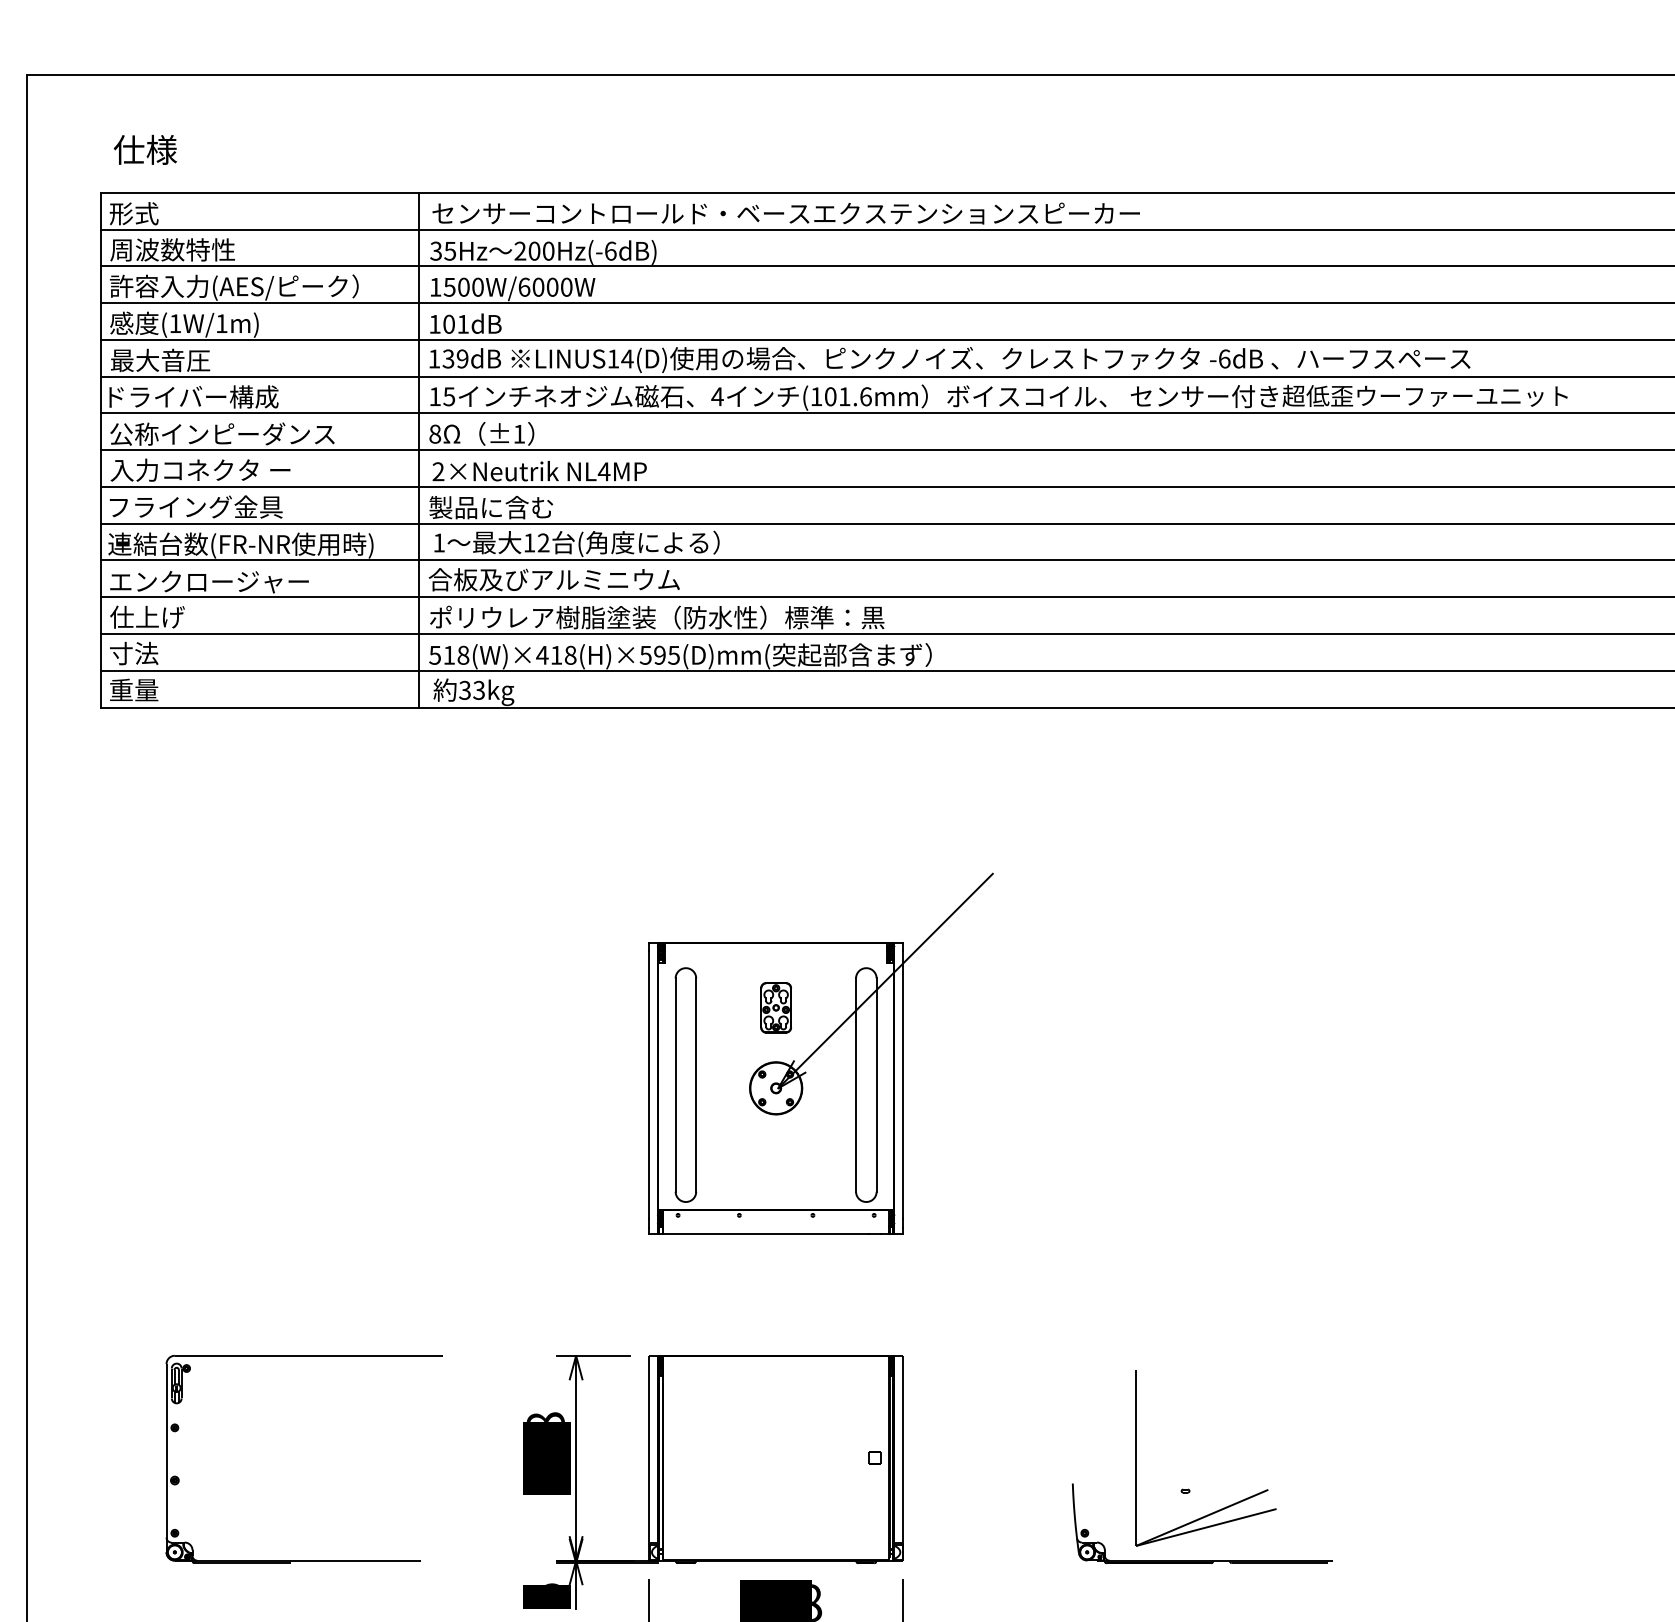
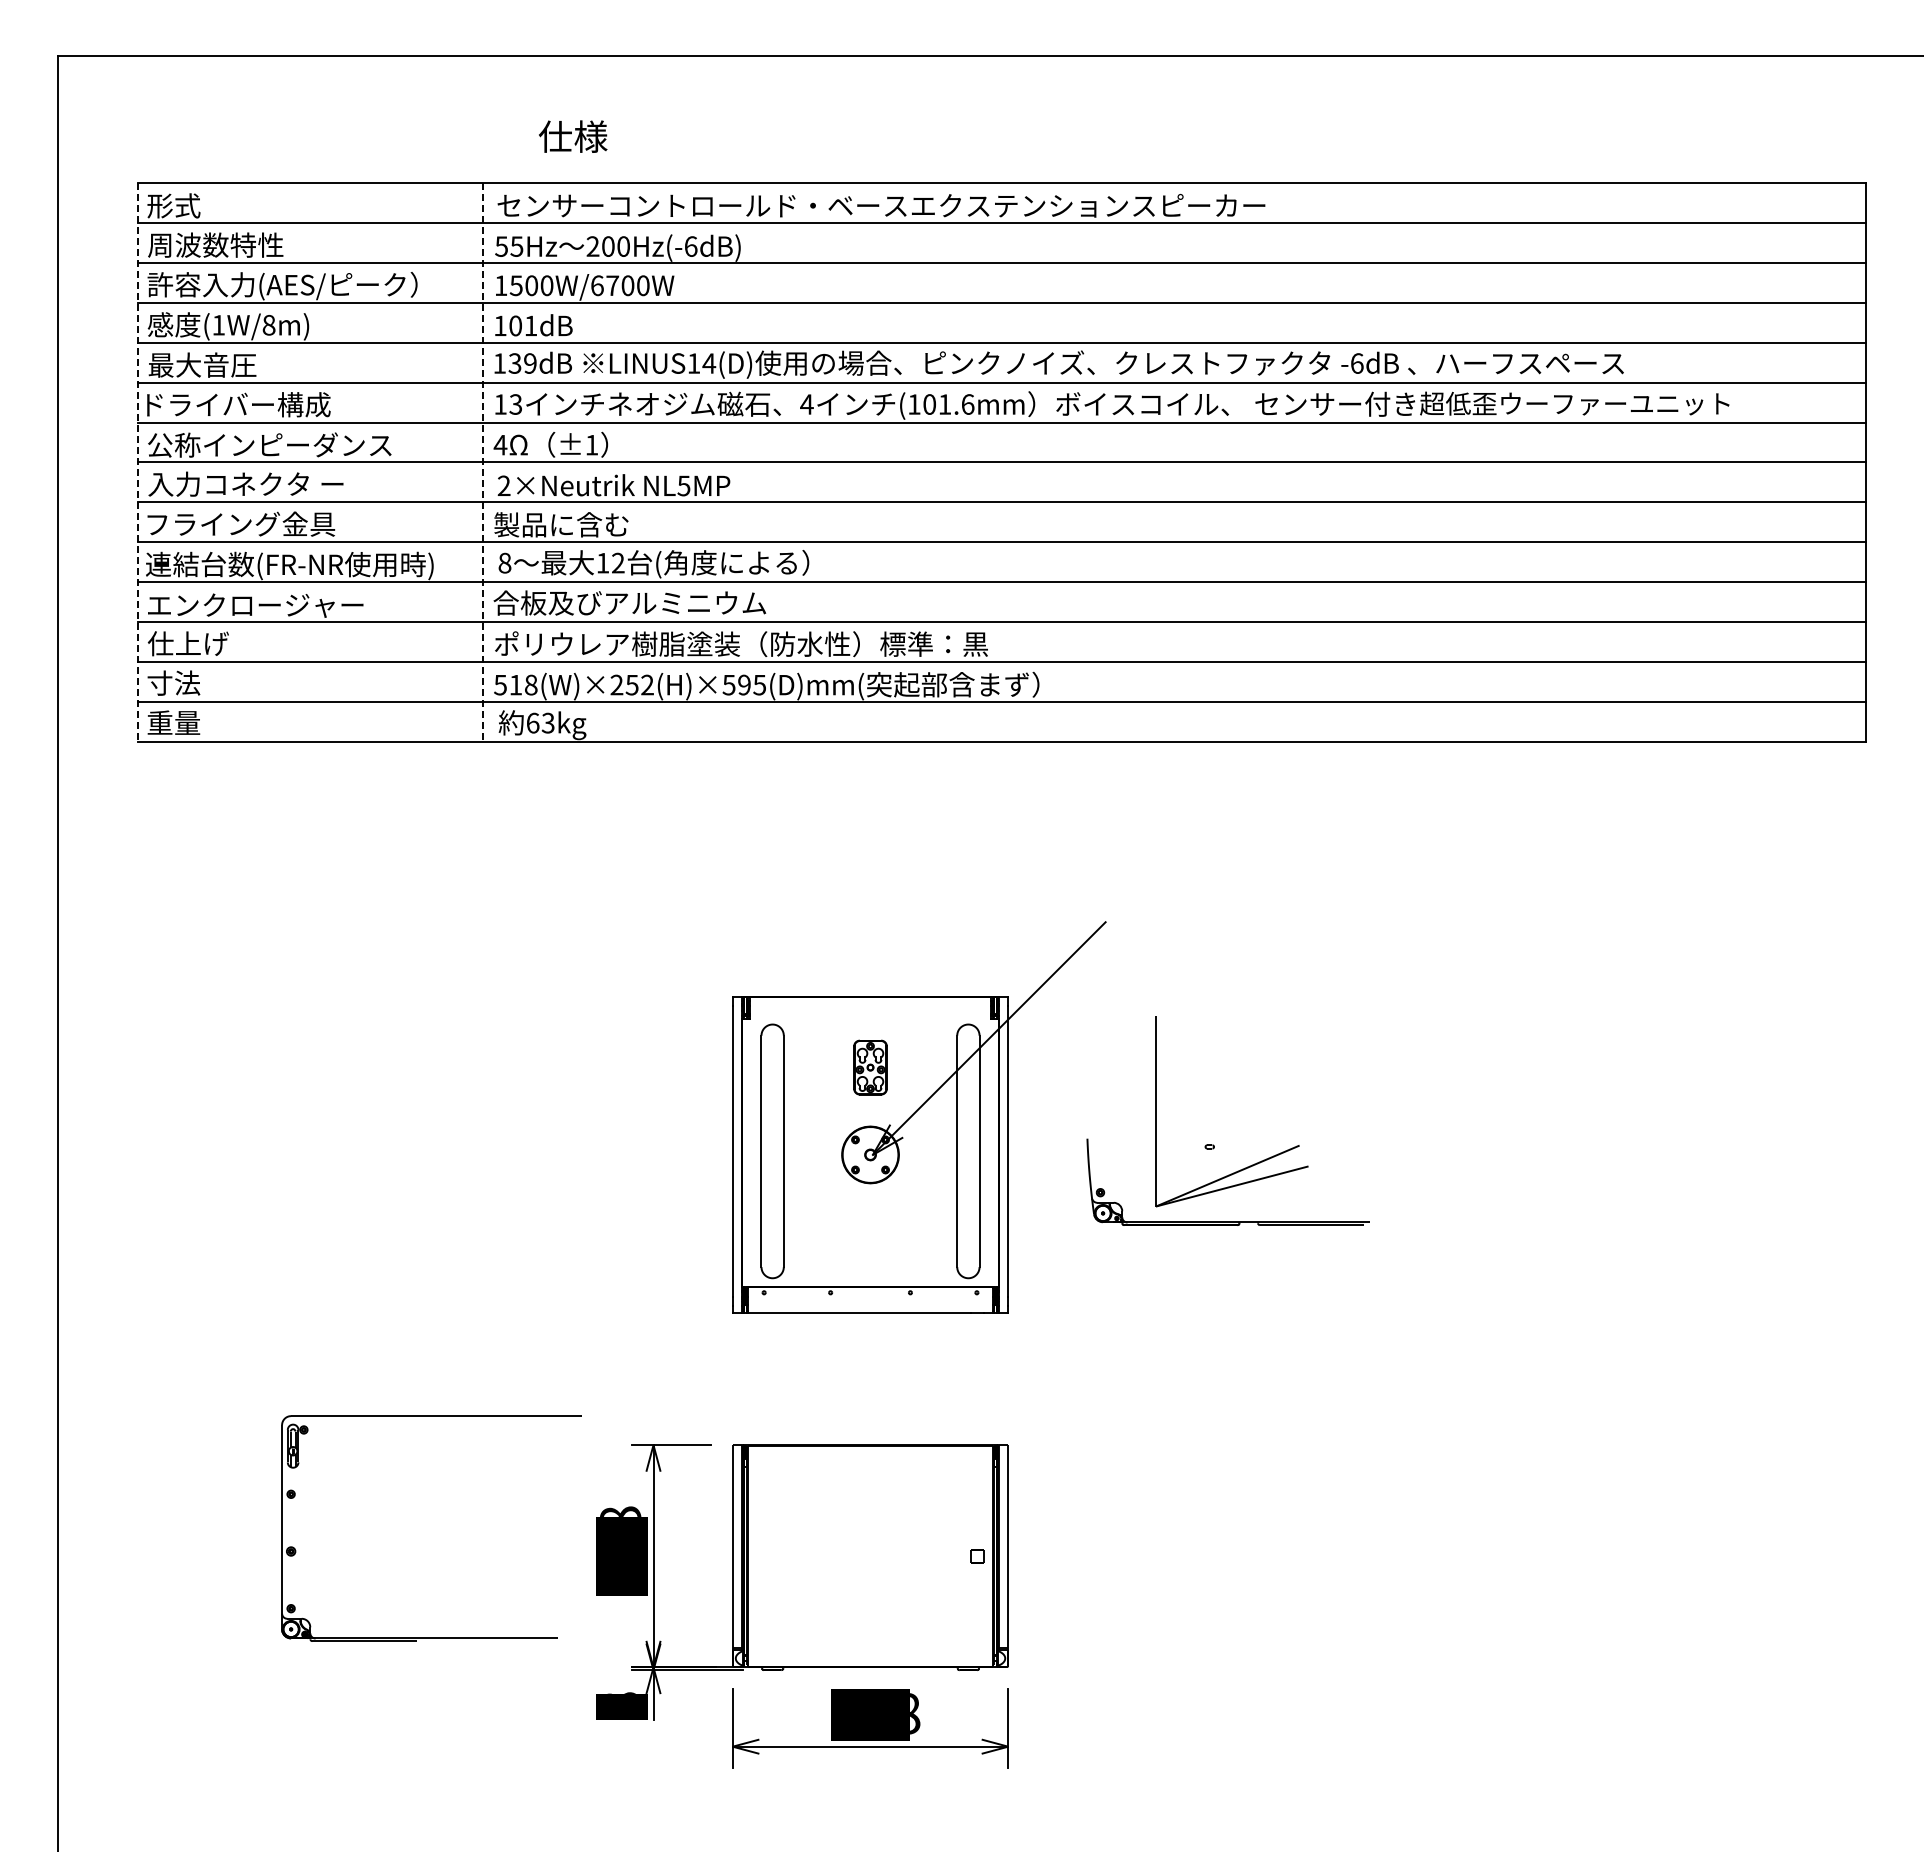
text: (145, 149) -> (573, 136), moved
text: (436, 251) -> (501, 246), 35Hz -> 55Hz
text: (538, 287) -> (612, 285), 1500W/6000W -> 1500W/6700W
text: (221, 323) -> (268, 325), (1W/1m) -> (1W/8m)
text: (449, 396) -> (516, 404), 15 -> 13
text: (435, 433) -> (500, 444), 8 -> 4
line: (100, 450) -> (137, 462), solid -> dashed
line: (419, 450) -> (483, 462), solid -> dashed
text: (603, 471) -> (683, 485), NL4MP -> NL5MP
text: (438, 542) -> (504, 562), 1 -> 8
text: (555, 654) -> (631, 684), 518(W)×418(H)×595(D)mm( -> 518(W)×252(H)×595(D)mm(
text: (464, 689) -> (532, 722), 33kg -> 63kg
part: (1188, 1488) -> (1213, 1144), moved
part: (304, 1559) -> (431, 1637), moved
text: (546, 1583) -> (621, 1692), 5 -> 3

